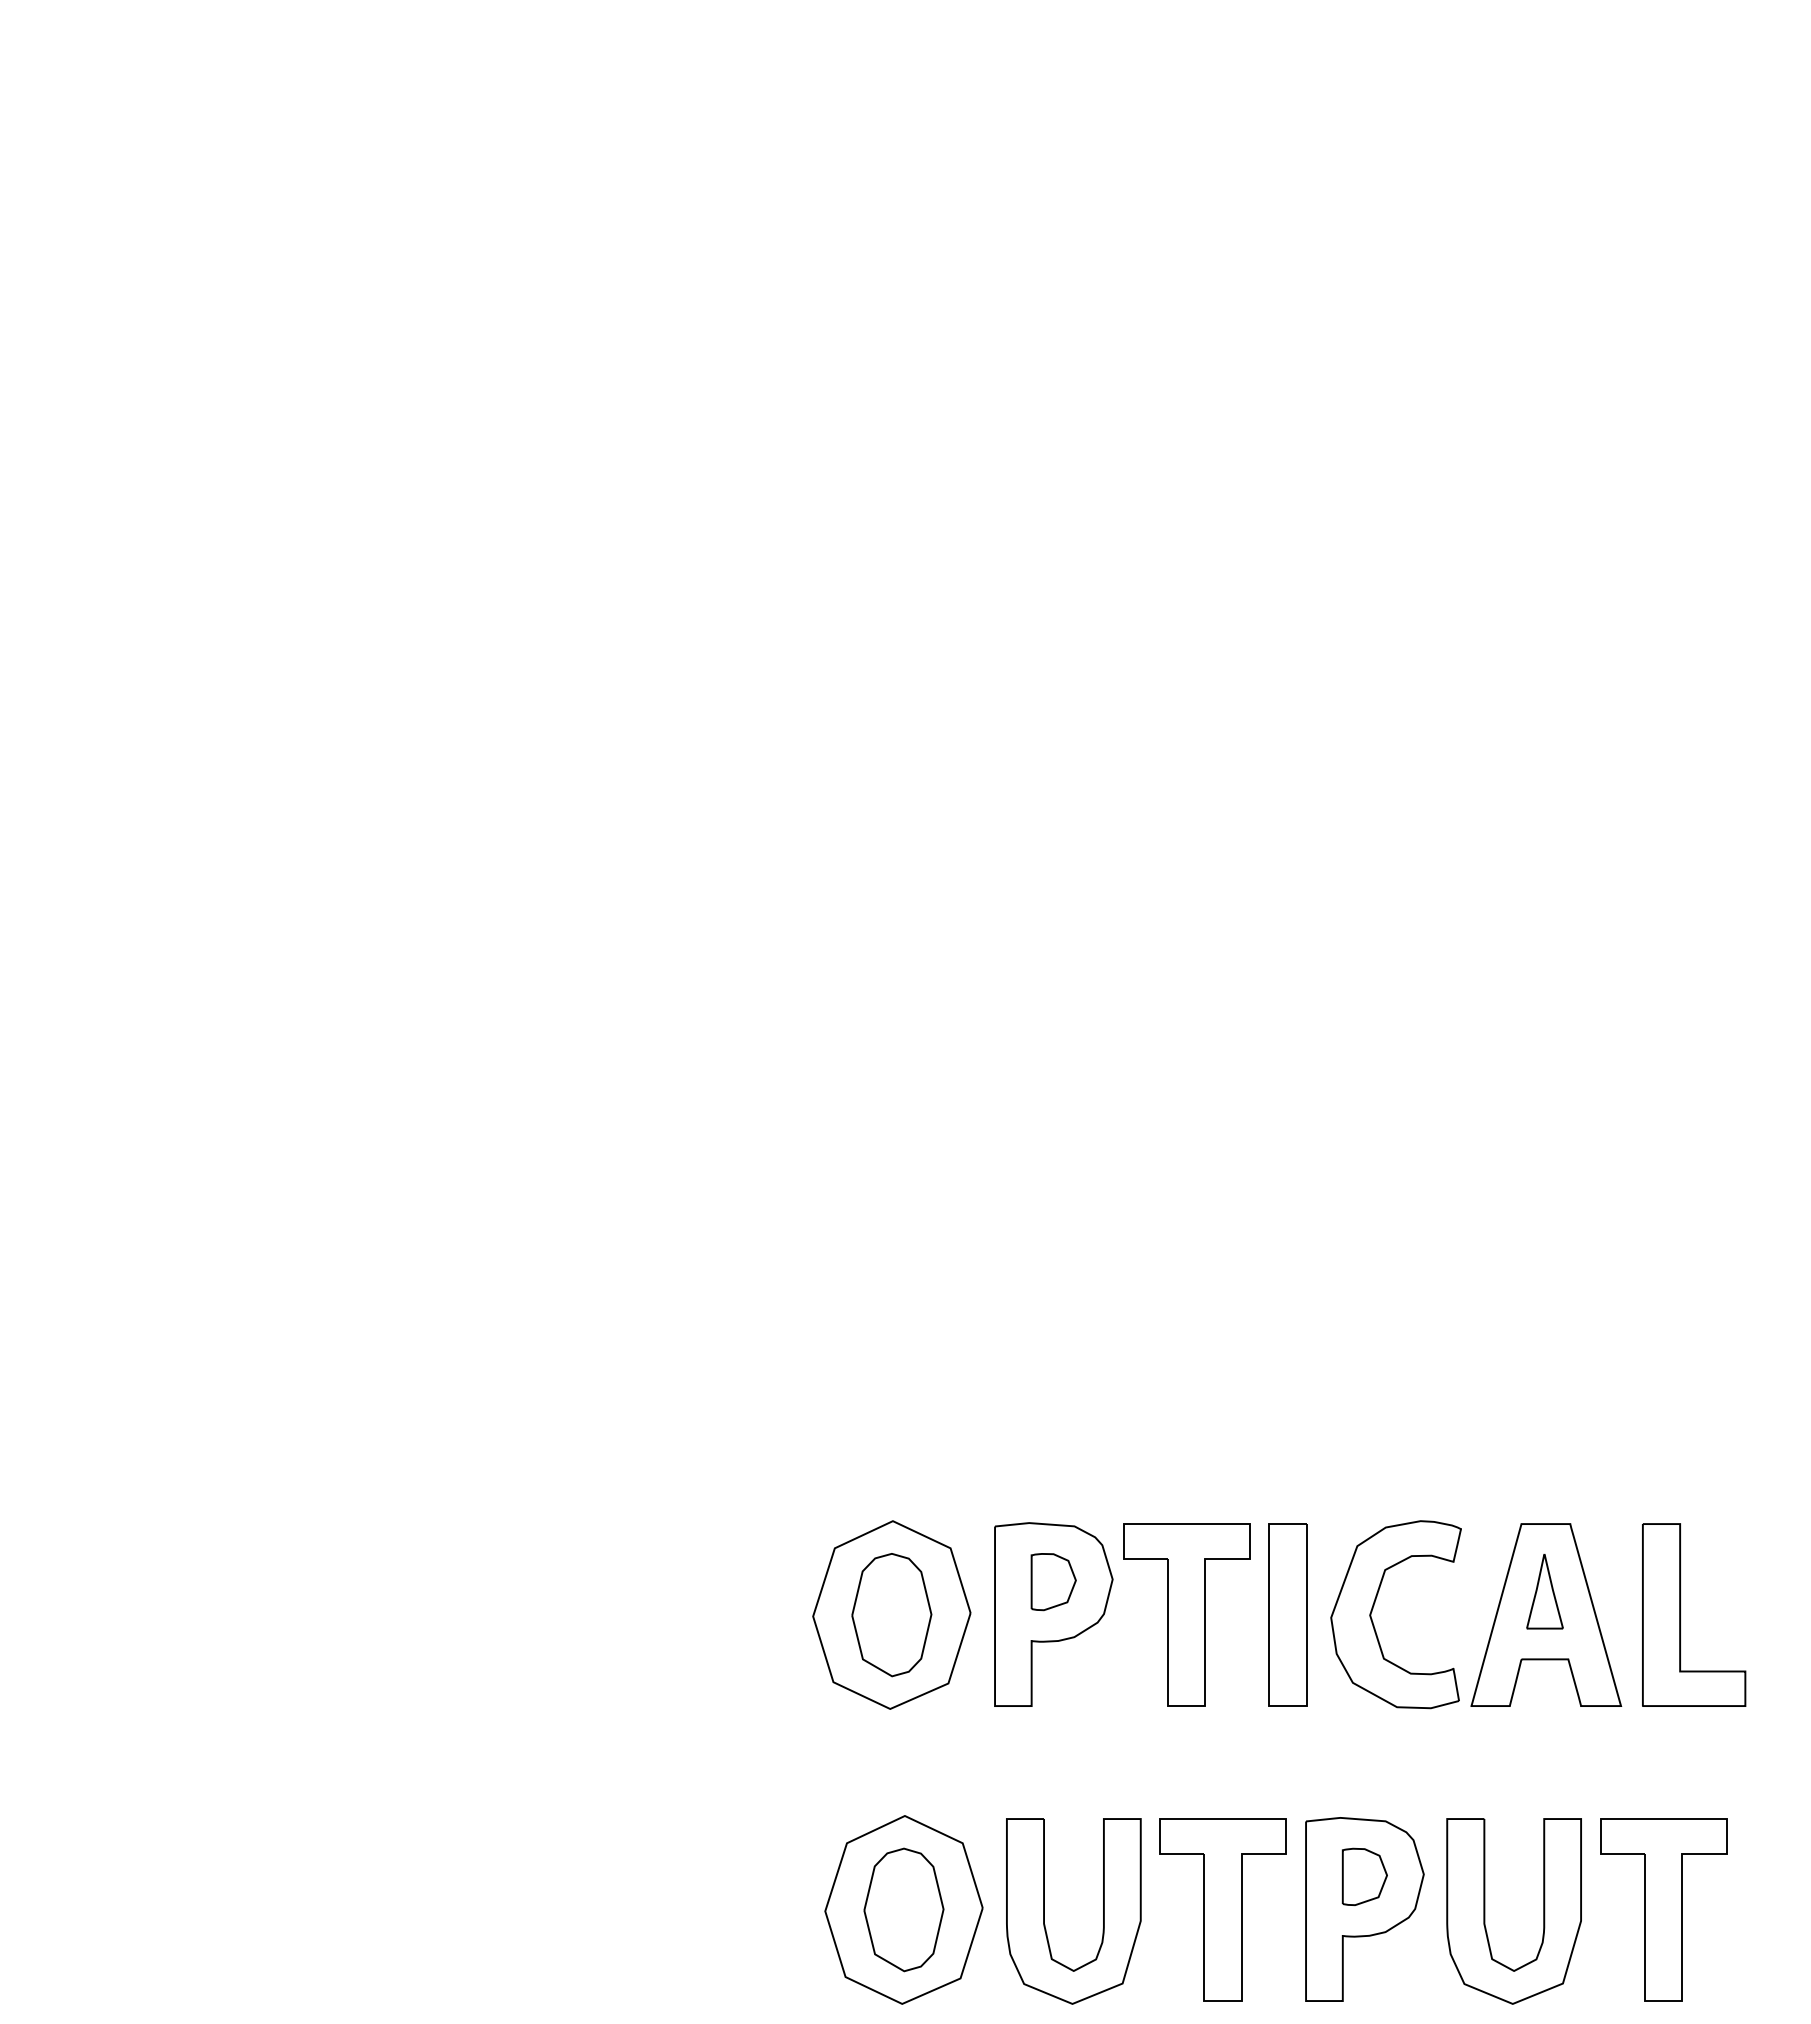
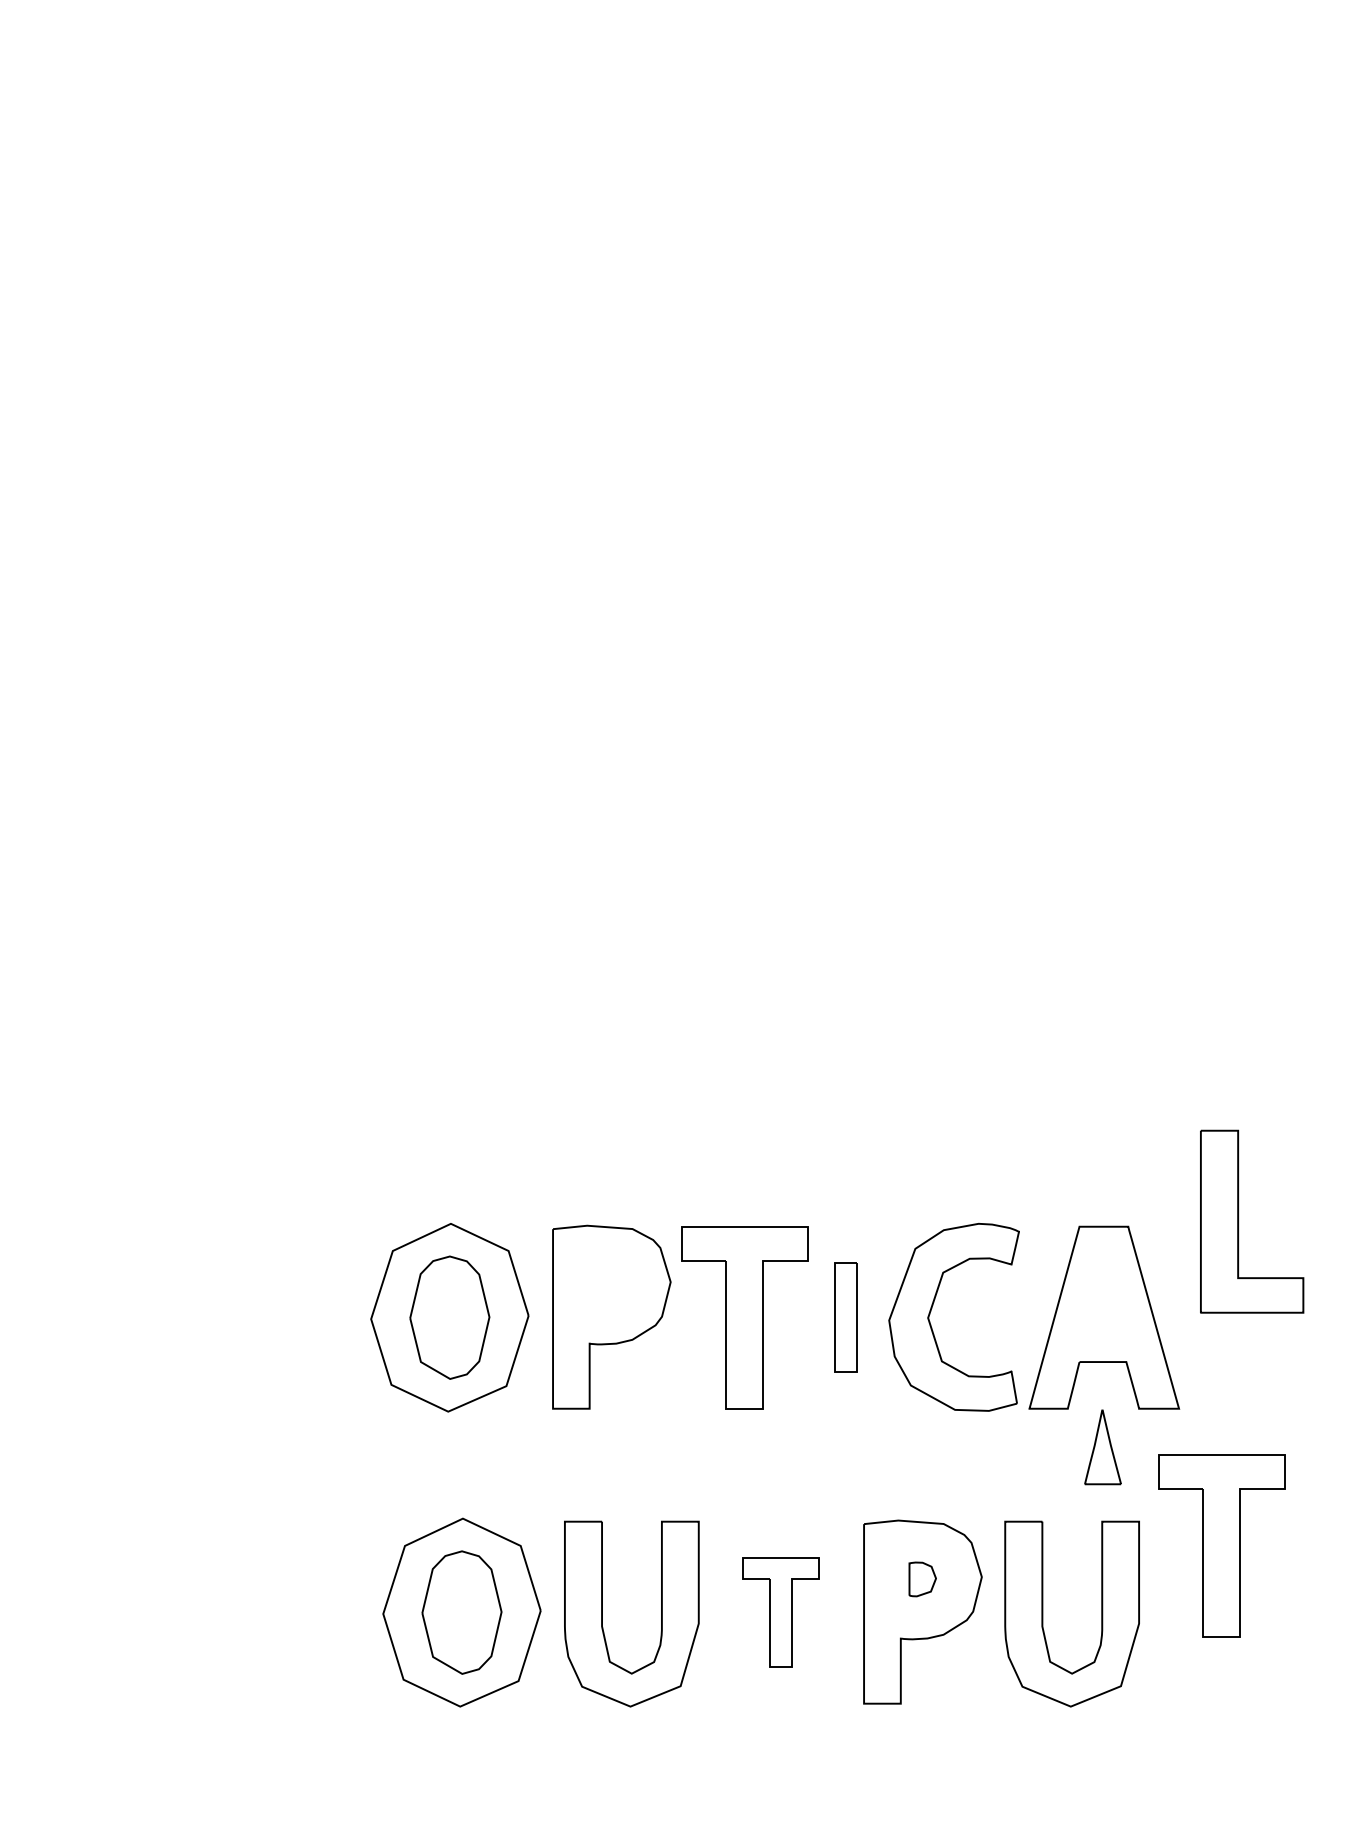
part: (1053, 1582) -> (611, 1285), removed
part: (1544, 1591) -> (1102, 1447), moved
part: (1287, 1614) -> (845, 1317), size x0.6
part: (1680, 1614) -> (1238, 1221), moved
part: (1364, 1876) -> (922, 1579), size x0.6
part: (1222, 1909) -> (780, 1612), size x0.6
part: (1663, 1909) -> (1221, 1545), moved

